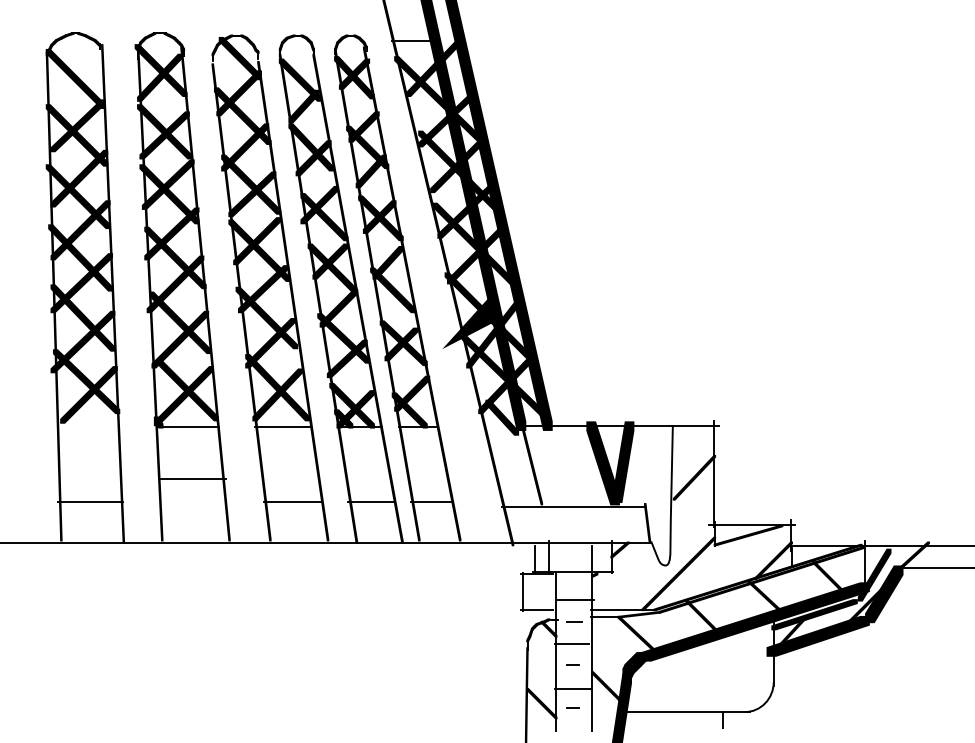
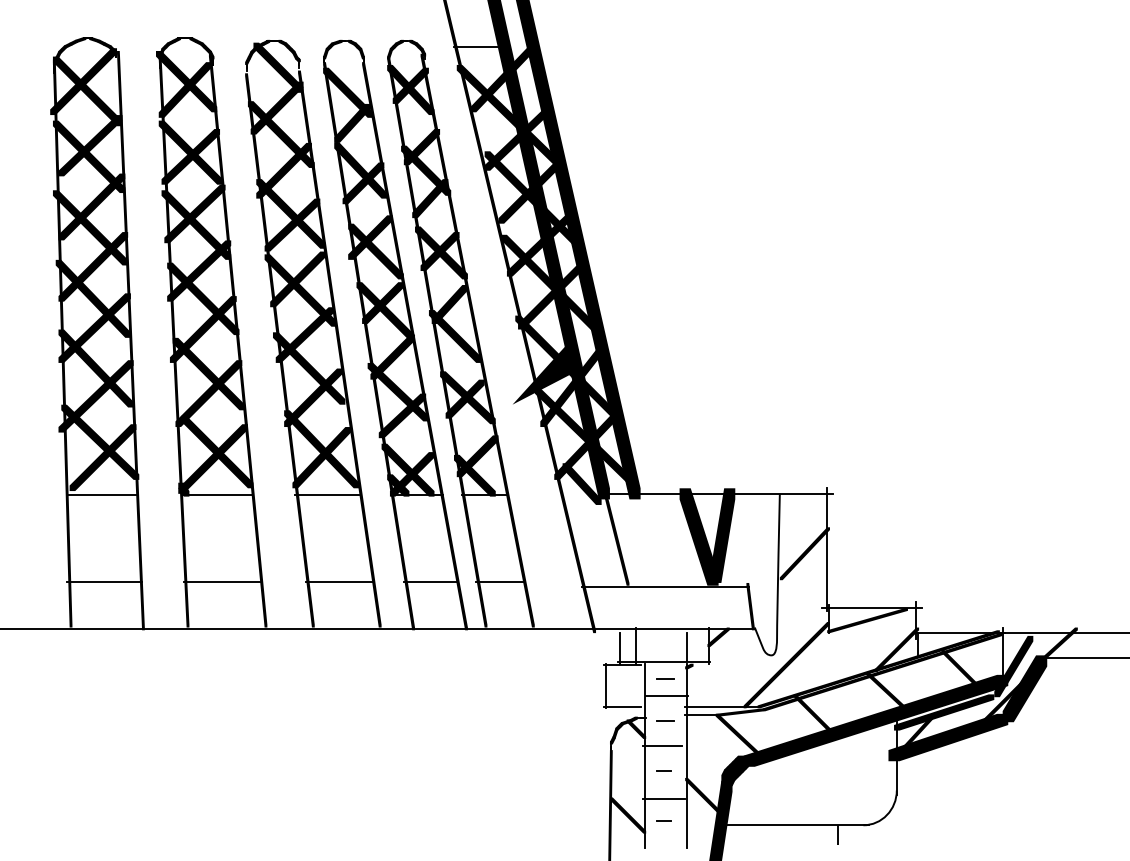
fill: (72, 70) -> (83, 81), added
line: (87, 427) -> (101, 495), added
line: (191, 478) -> (221, 581), moved
line: (574, 585) -> (665, 678), added

